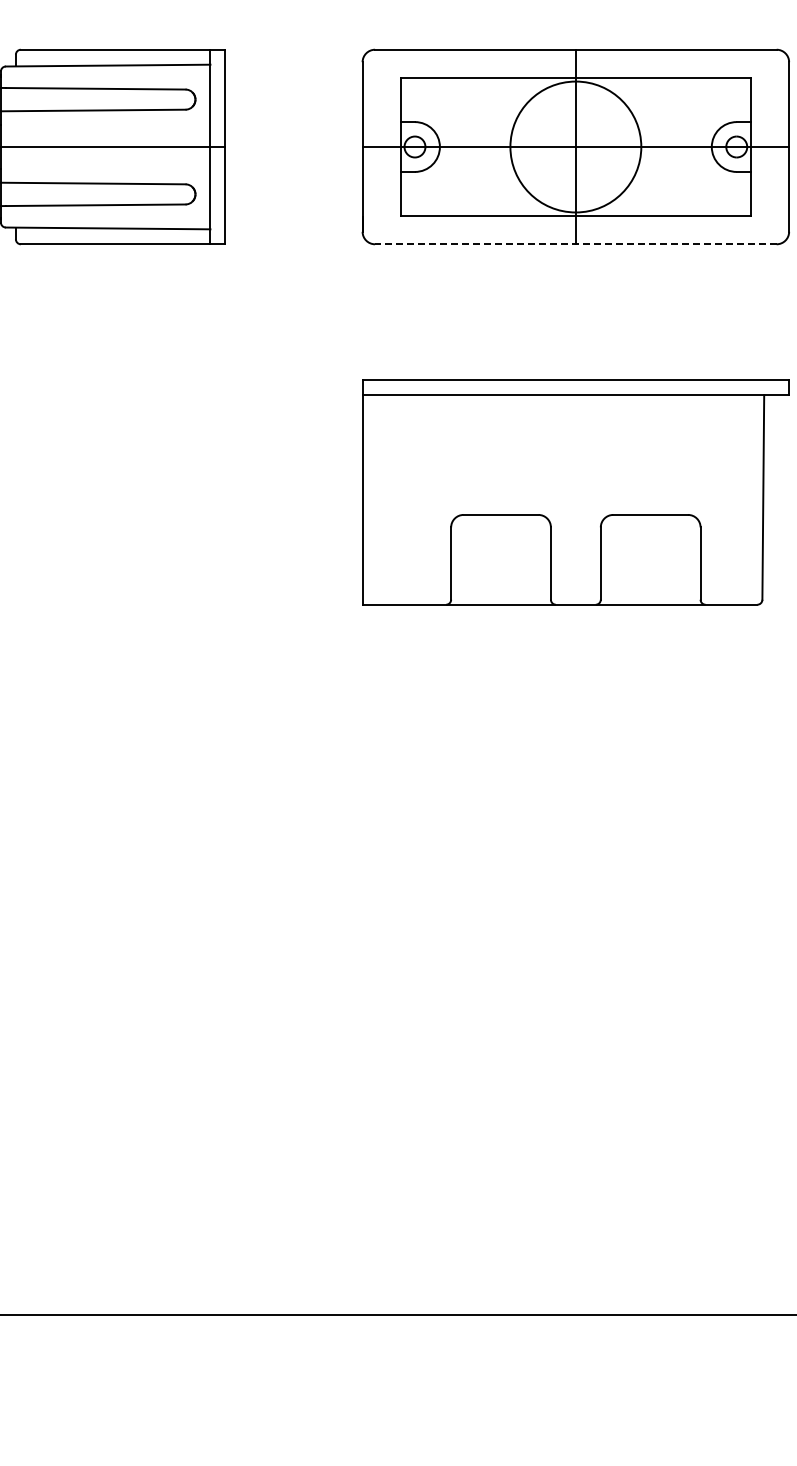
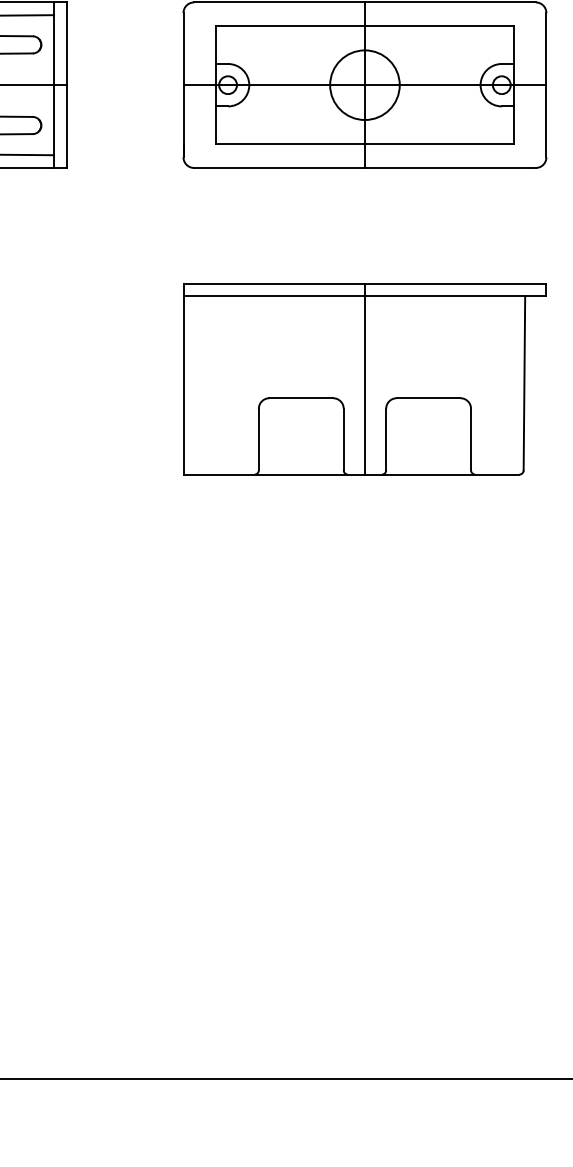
circle: (575, 146) -> (364, 84), size x0.62
line: (575, 244) -> (364, 168), dashed -> solid
line: (575, 492) -> (364, 379), added

